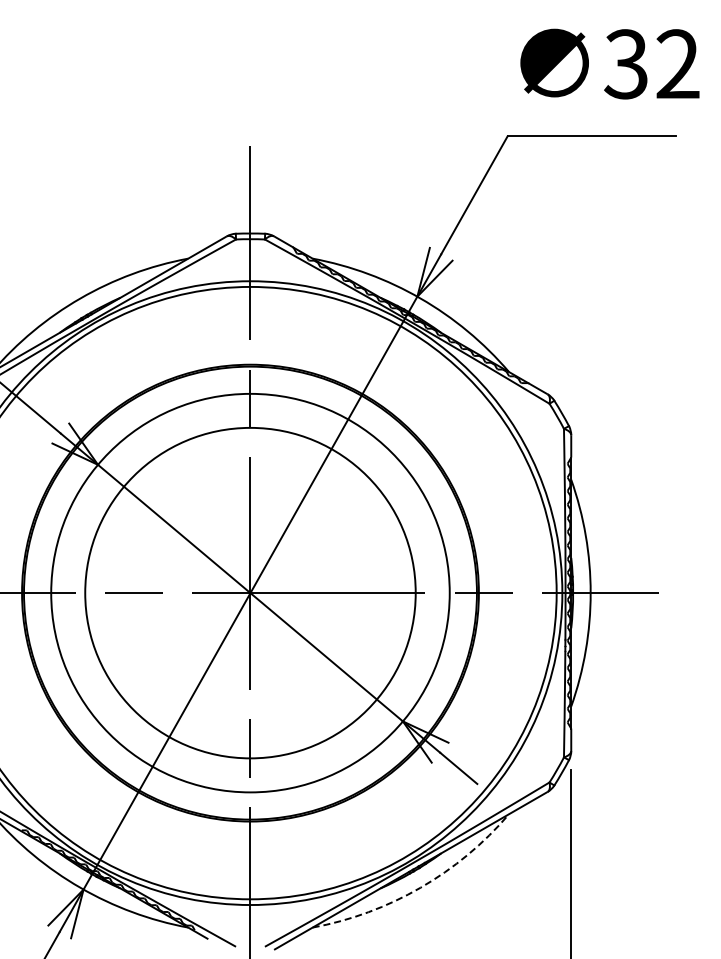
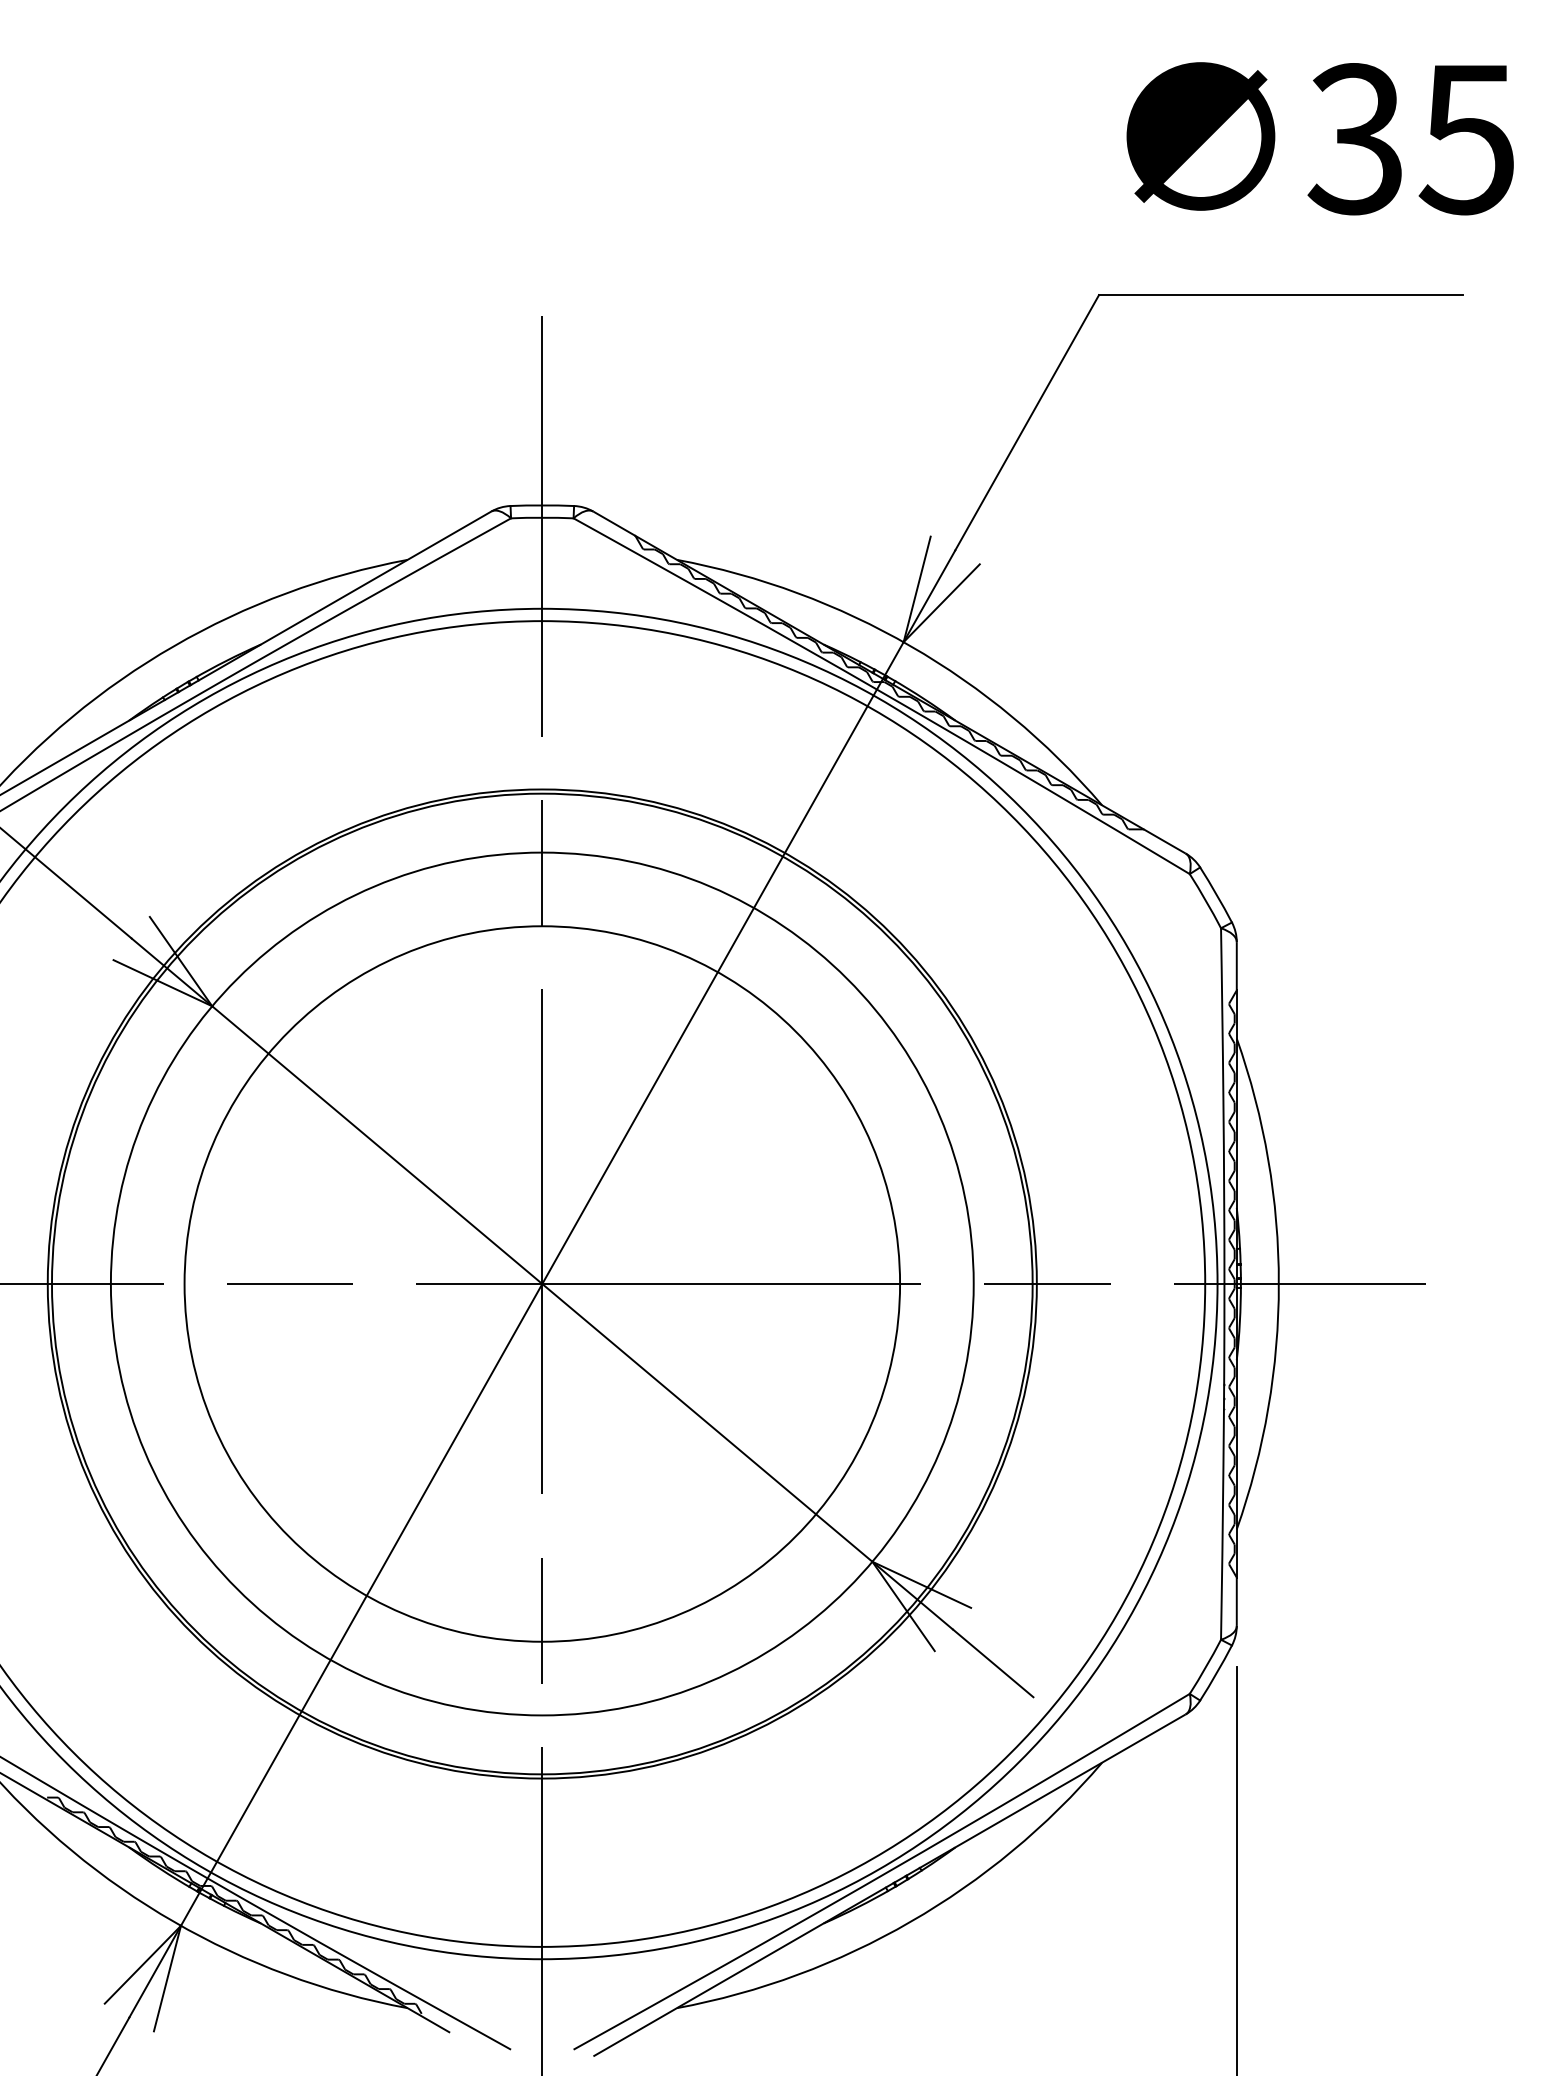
text: (677, 64) -> (1466, 139), 32 -> 35
arc: (420, 887) -> (910, 1921), dashed -> solid

